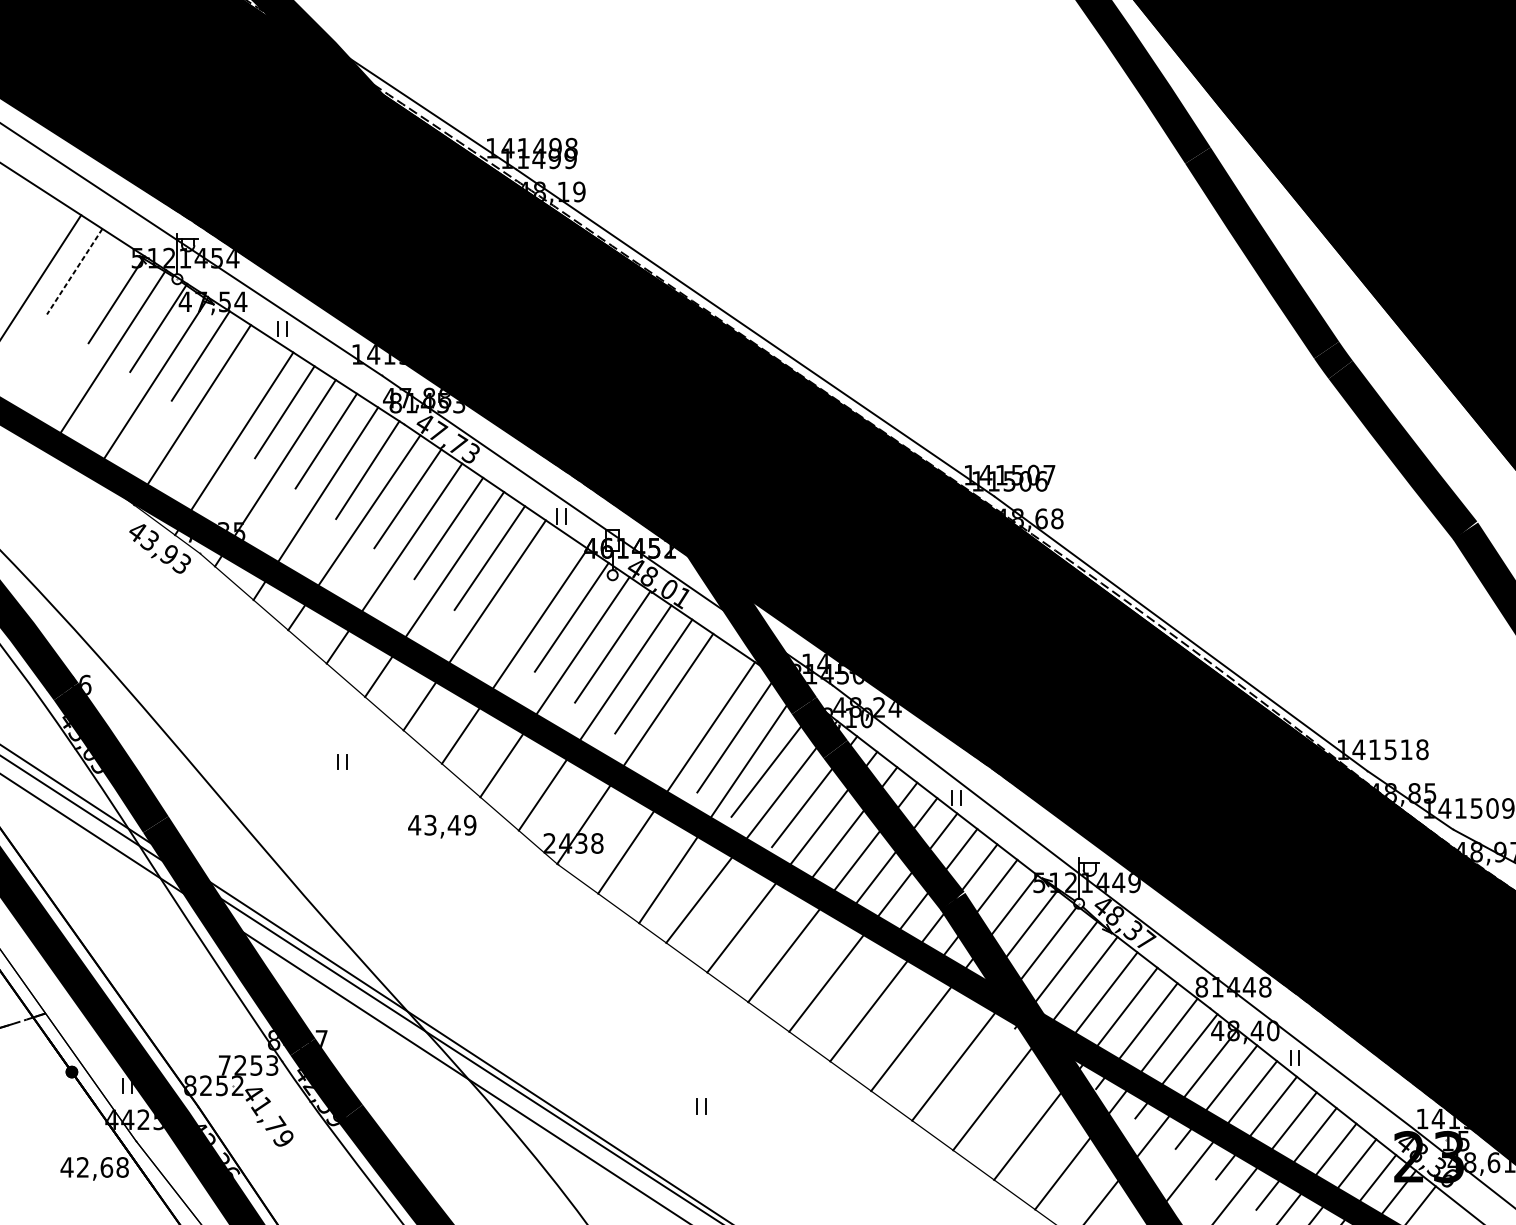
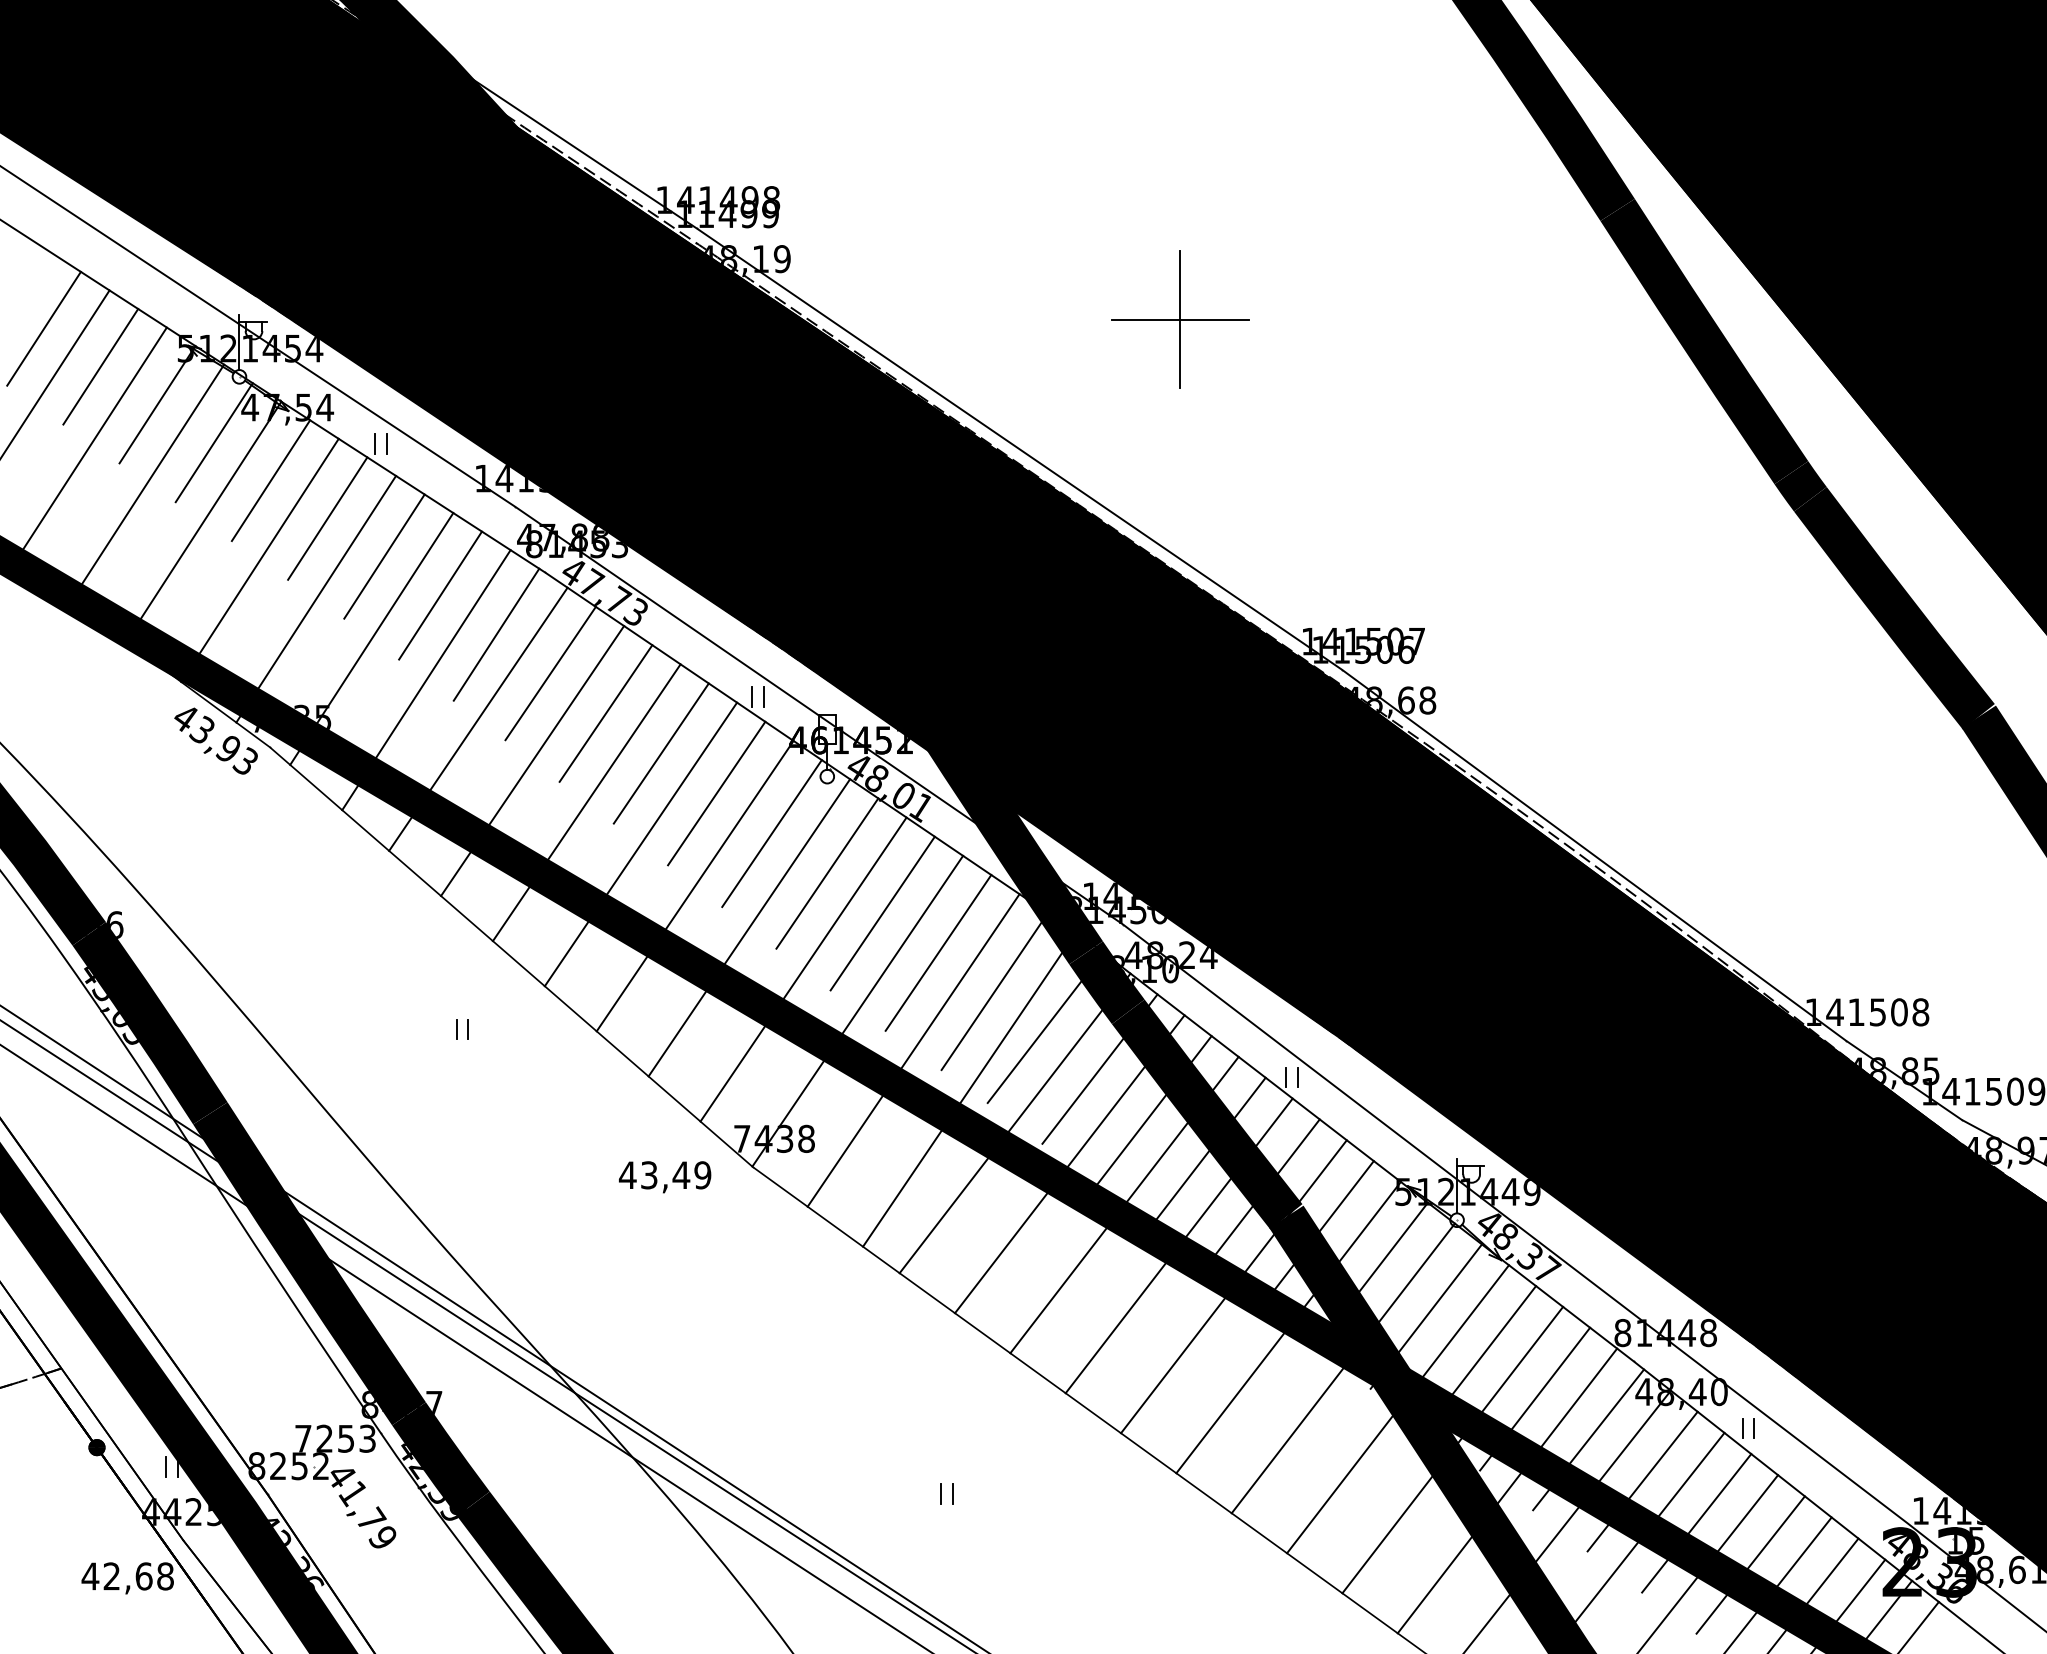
part: (874, 236) -> (1180, 319), added
line: (32, 243) -> (43, 328), added
line: (74, 271) -> (100, 366), dashed -> solid
line: (67, 328) -> (91, 443), added
line: (242, 384) -> (327, 518), added
line: (530, 587) -> (716, 793), added
line: (695, 705) -> (938, 952), added
text: (1406, 749) -> (1899, 1012), 1518 -> 1508
text: (442, 826) -> (665, 1177), moved
text: (549, 843) -> (742, 1138), 2 -> 7

